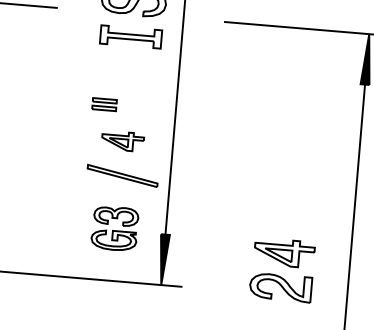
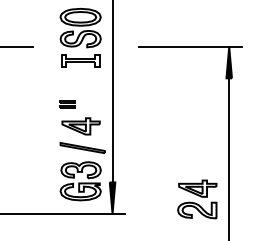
part: (121, 141) -> (80, 126), size x1.43
part: (114, 228) -> (80, 181), size x1.43
part: (282, 270) -> (197, 199), moved

